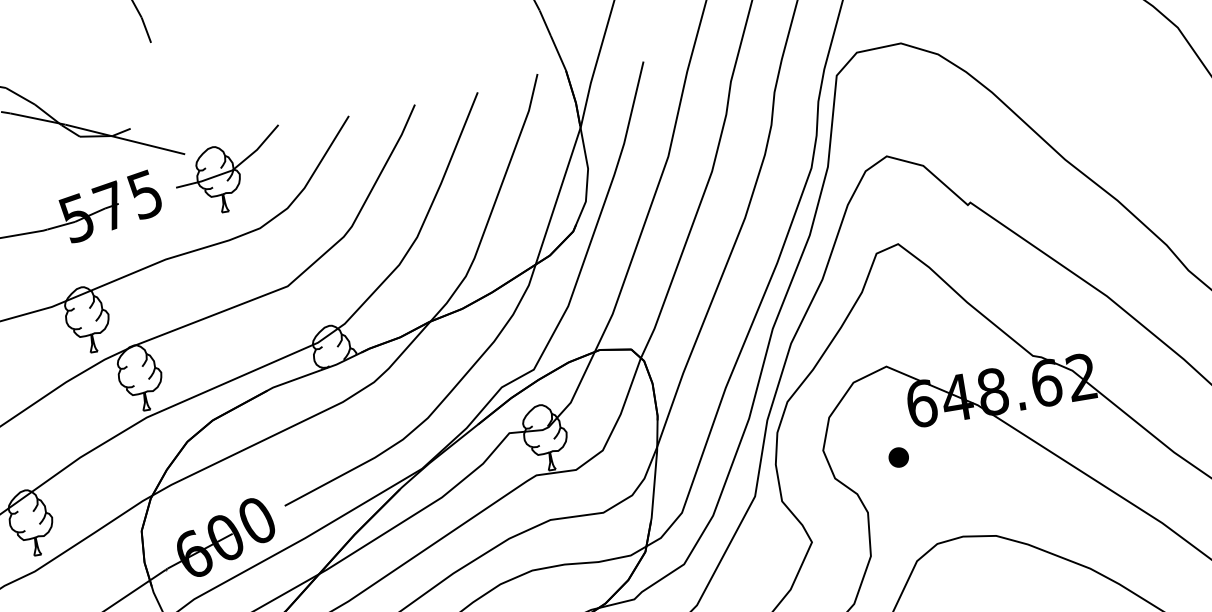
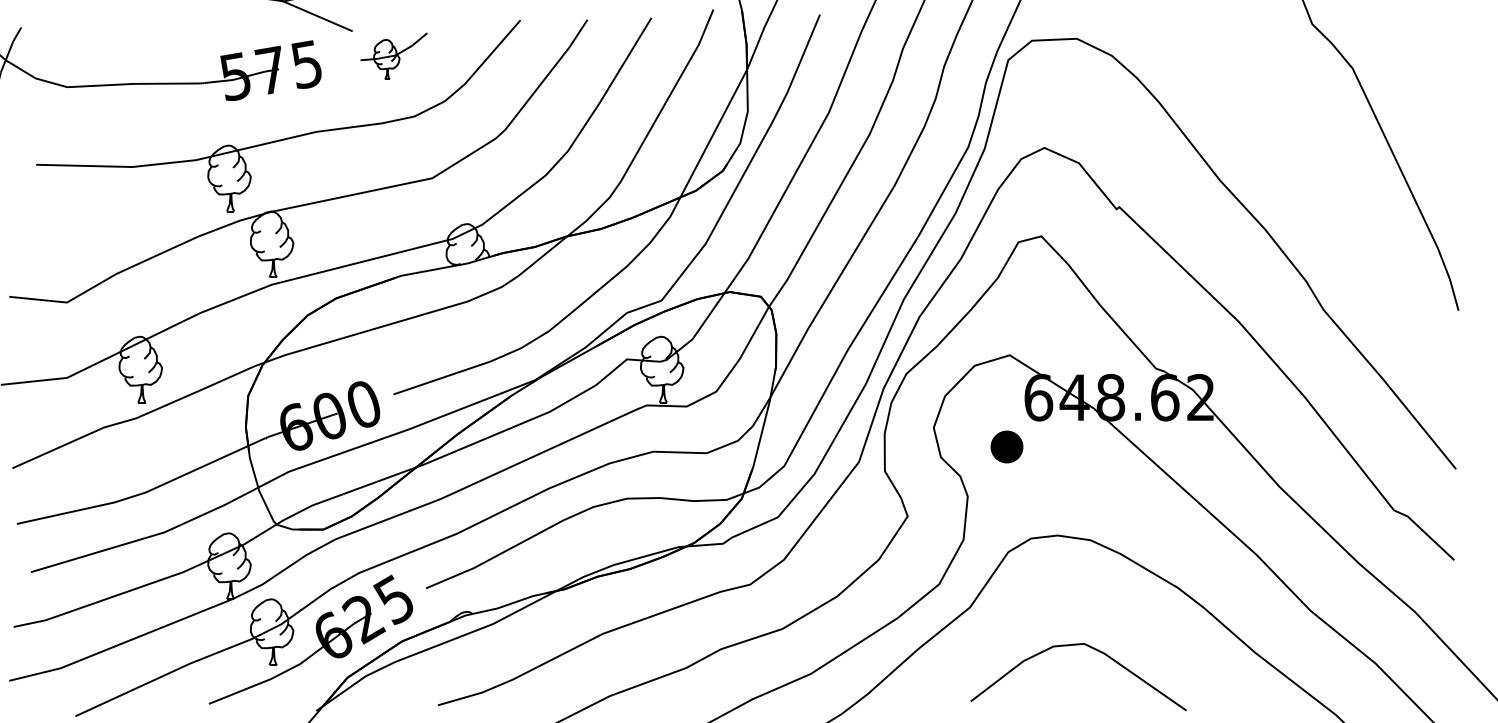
part: (229, 172) -> (393, 56), size x0.6
part: (899, 456) -> (1007, 446), size x1.6

